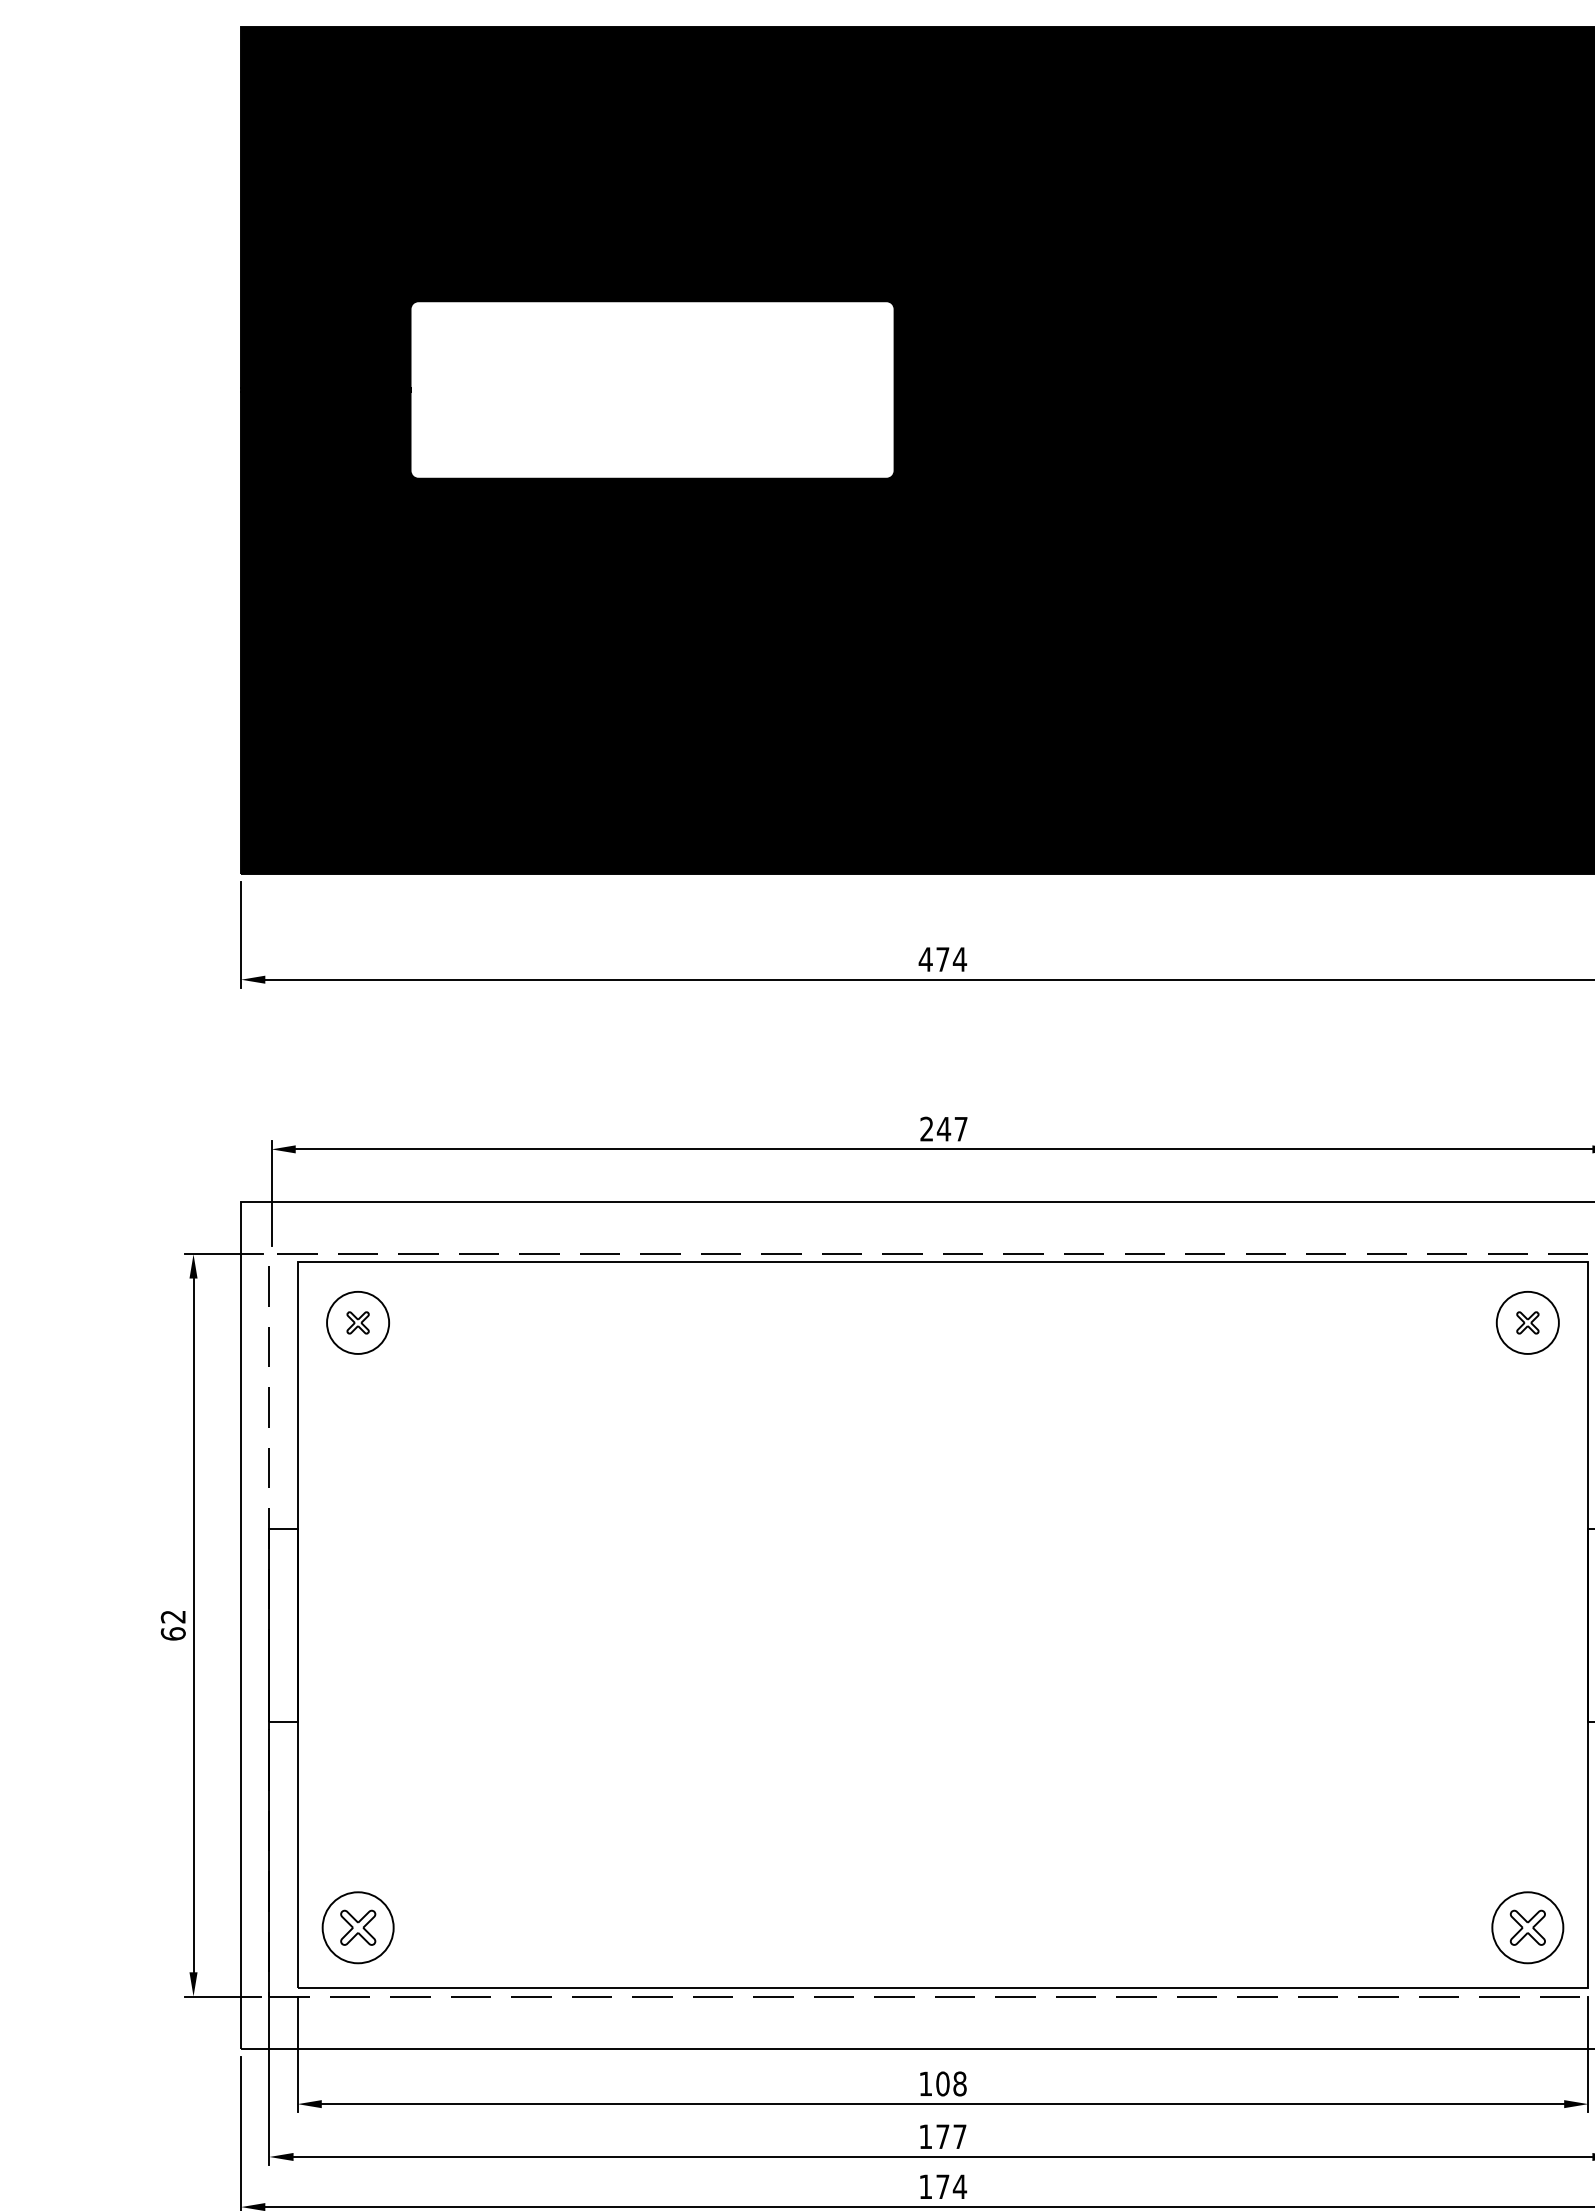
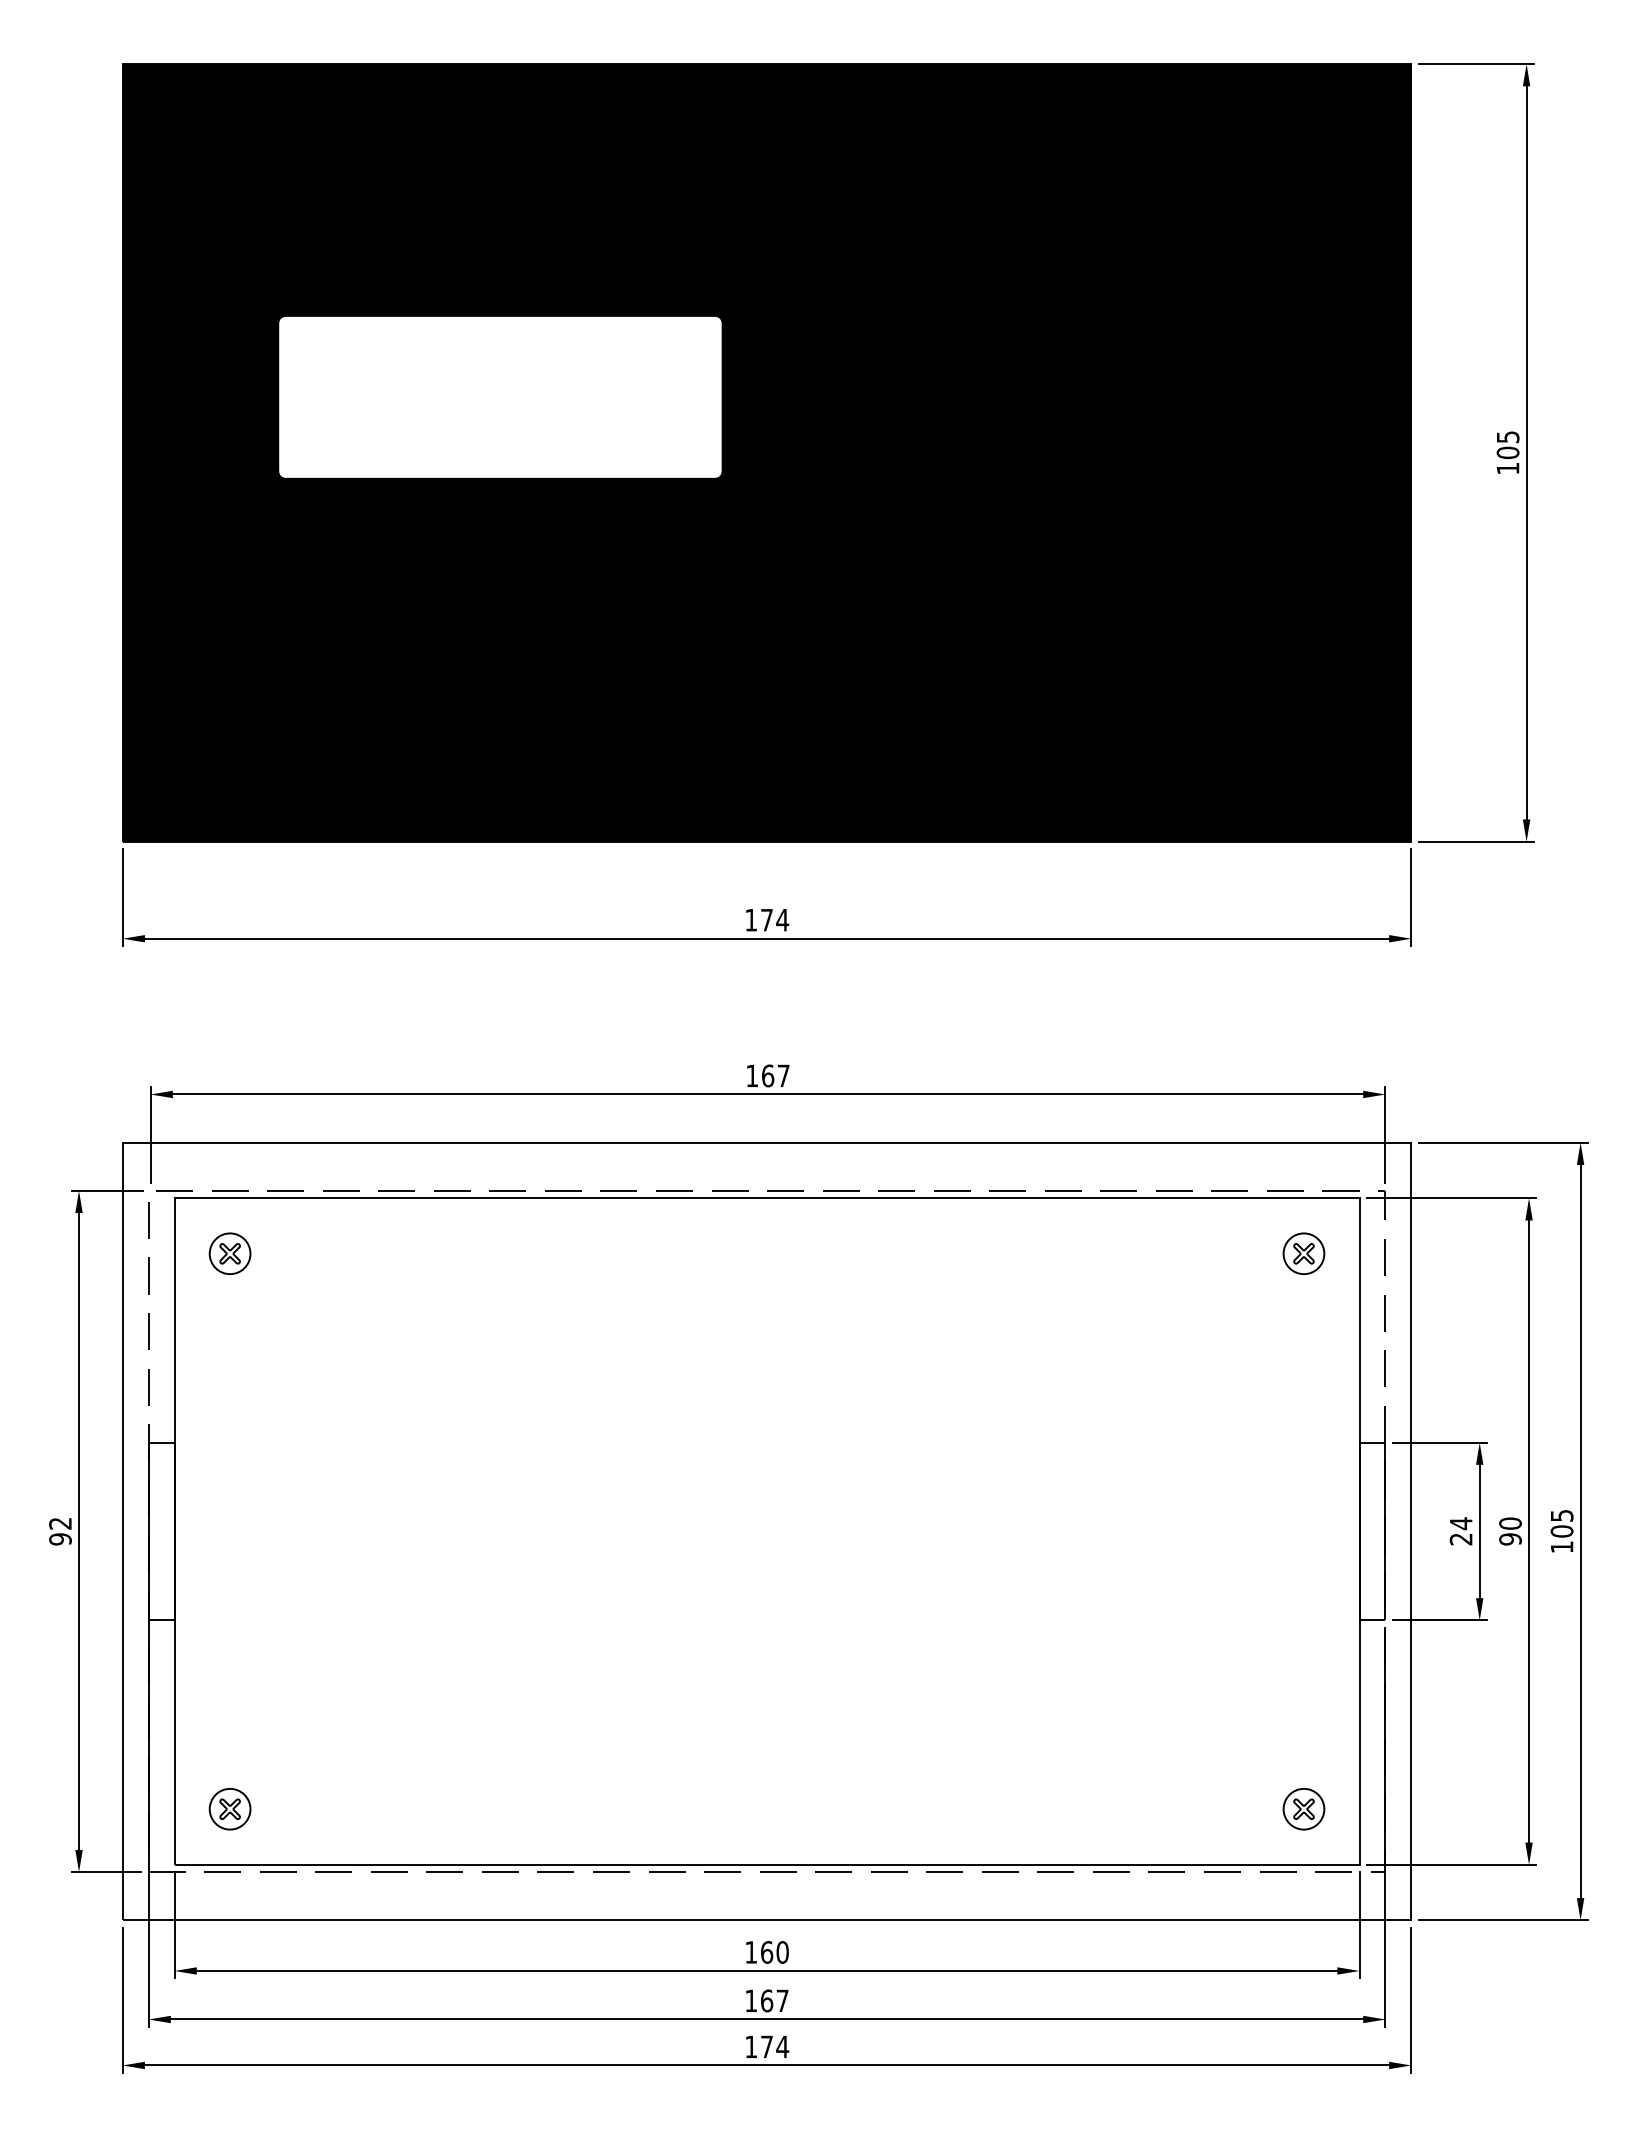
text: (924, 959) -> (750, 920), 474 -> 174
text: (935, 1128) -> (760, 1075), 247 -> 167
circle: (357, 1322) -> (229, 1253), size x0.71
circle: (1527, 1322) -> (1303, 1253), size x0.71
text: (173, 1634) -> (60, 1539), 62 -> 92
part: (357, 1928) -> (229, 1809), size x0.62
part: (1527, 1928) -> (1303, 1809), size x0.62
text: (951, 2084) -> (774, 1952), 108 -> 160
text: (943, 2136) -> (767, 2000), 177 -> 167

